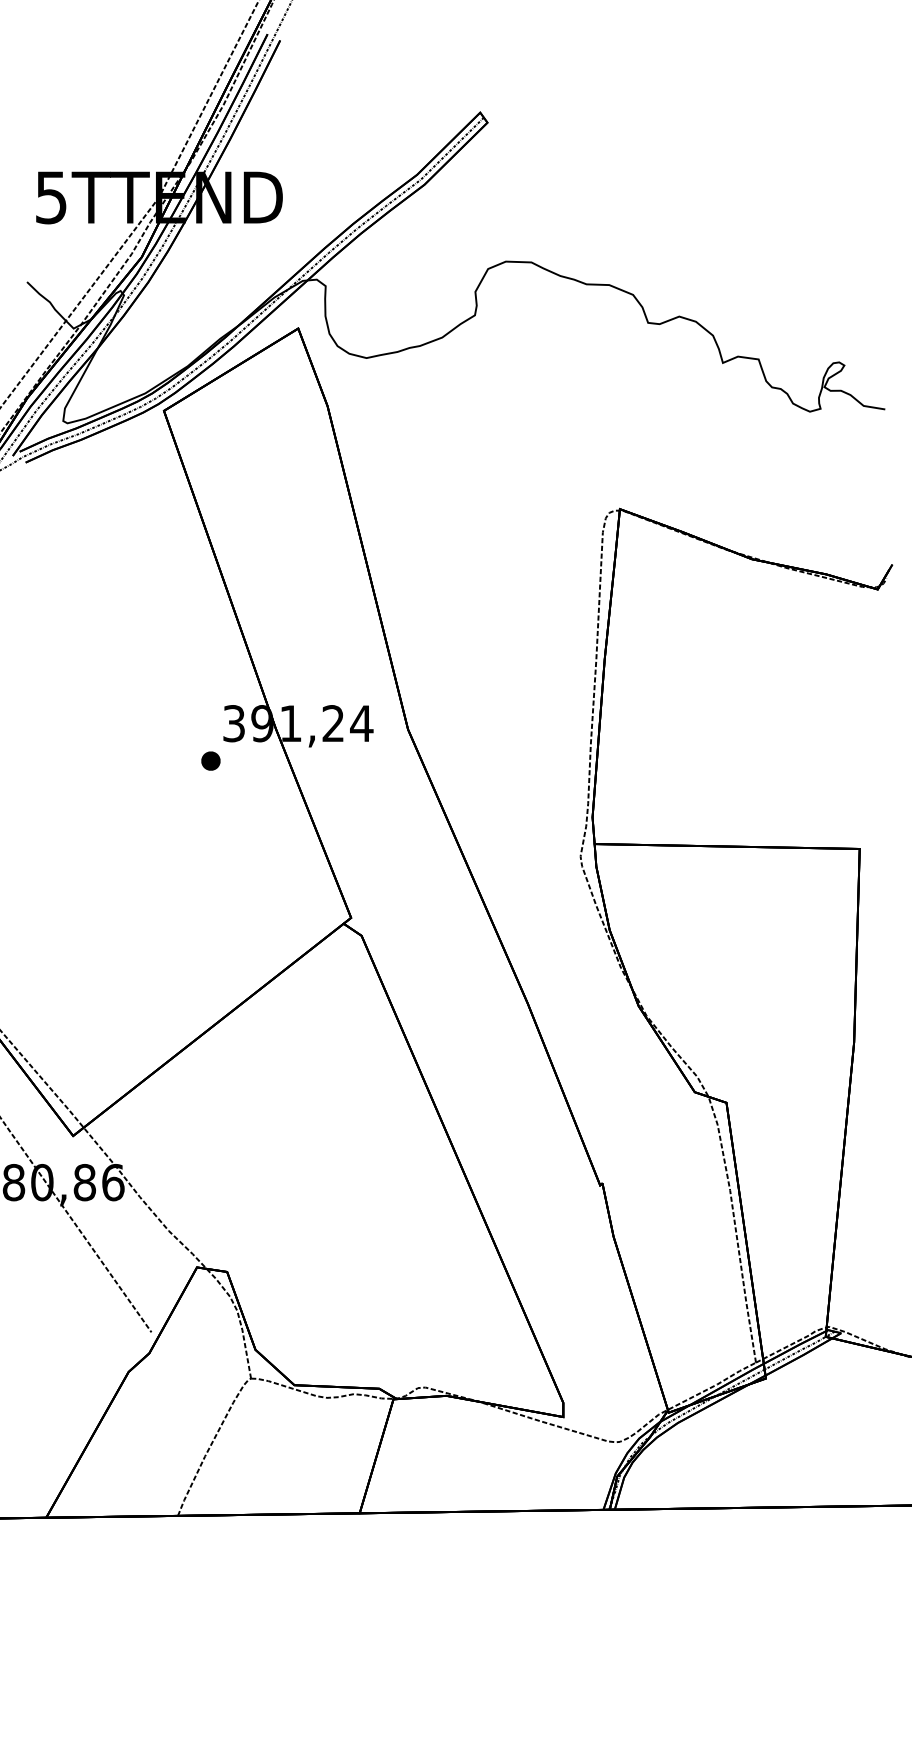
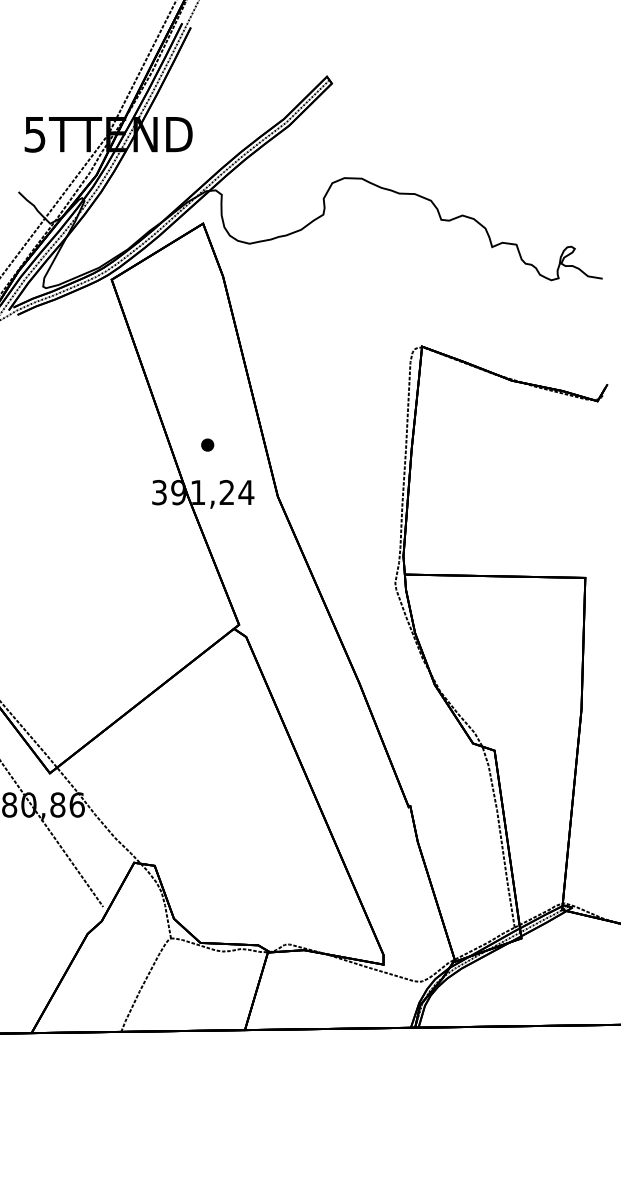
part: (210, 760) -> (207, 444), moved

